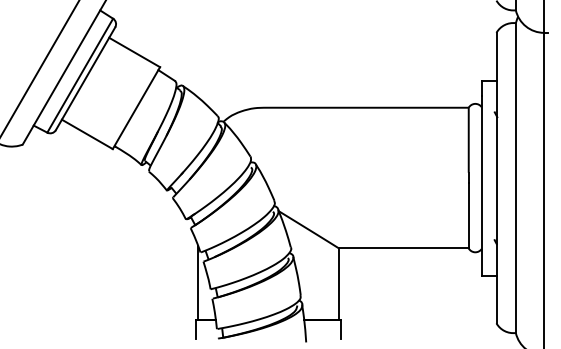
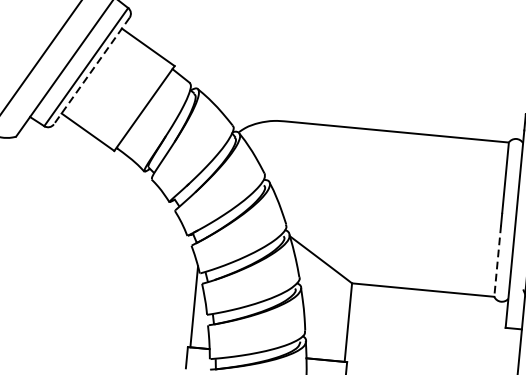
line: (85, 79) -> (91, 71), solid -> dashed
line: (468, 215) -> (497, 260), solid -> dashed

